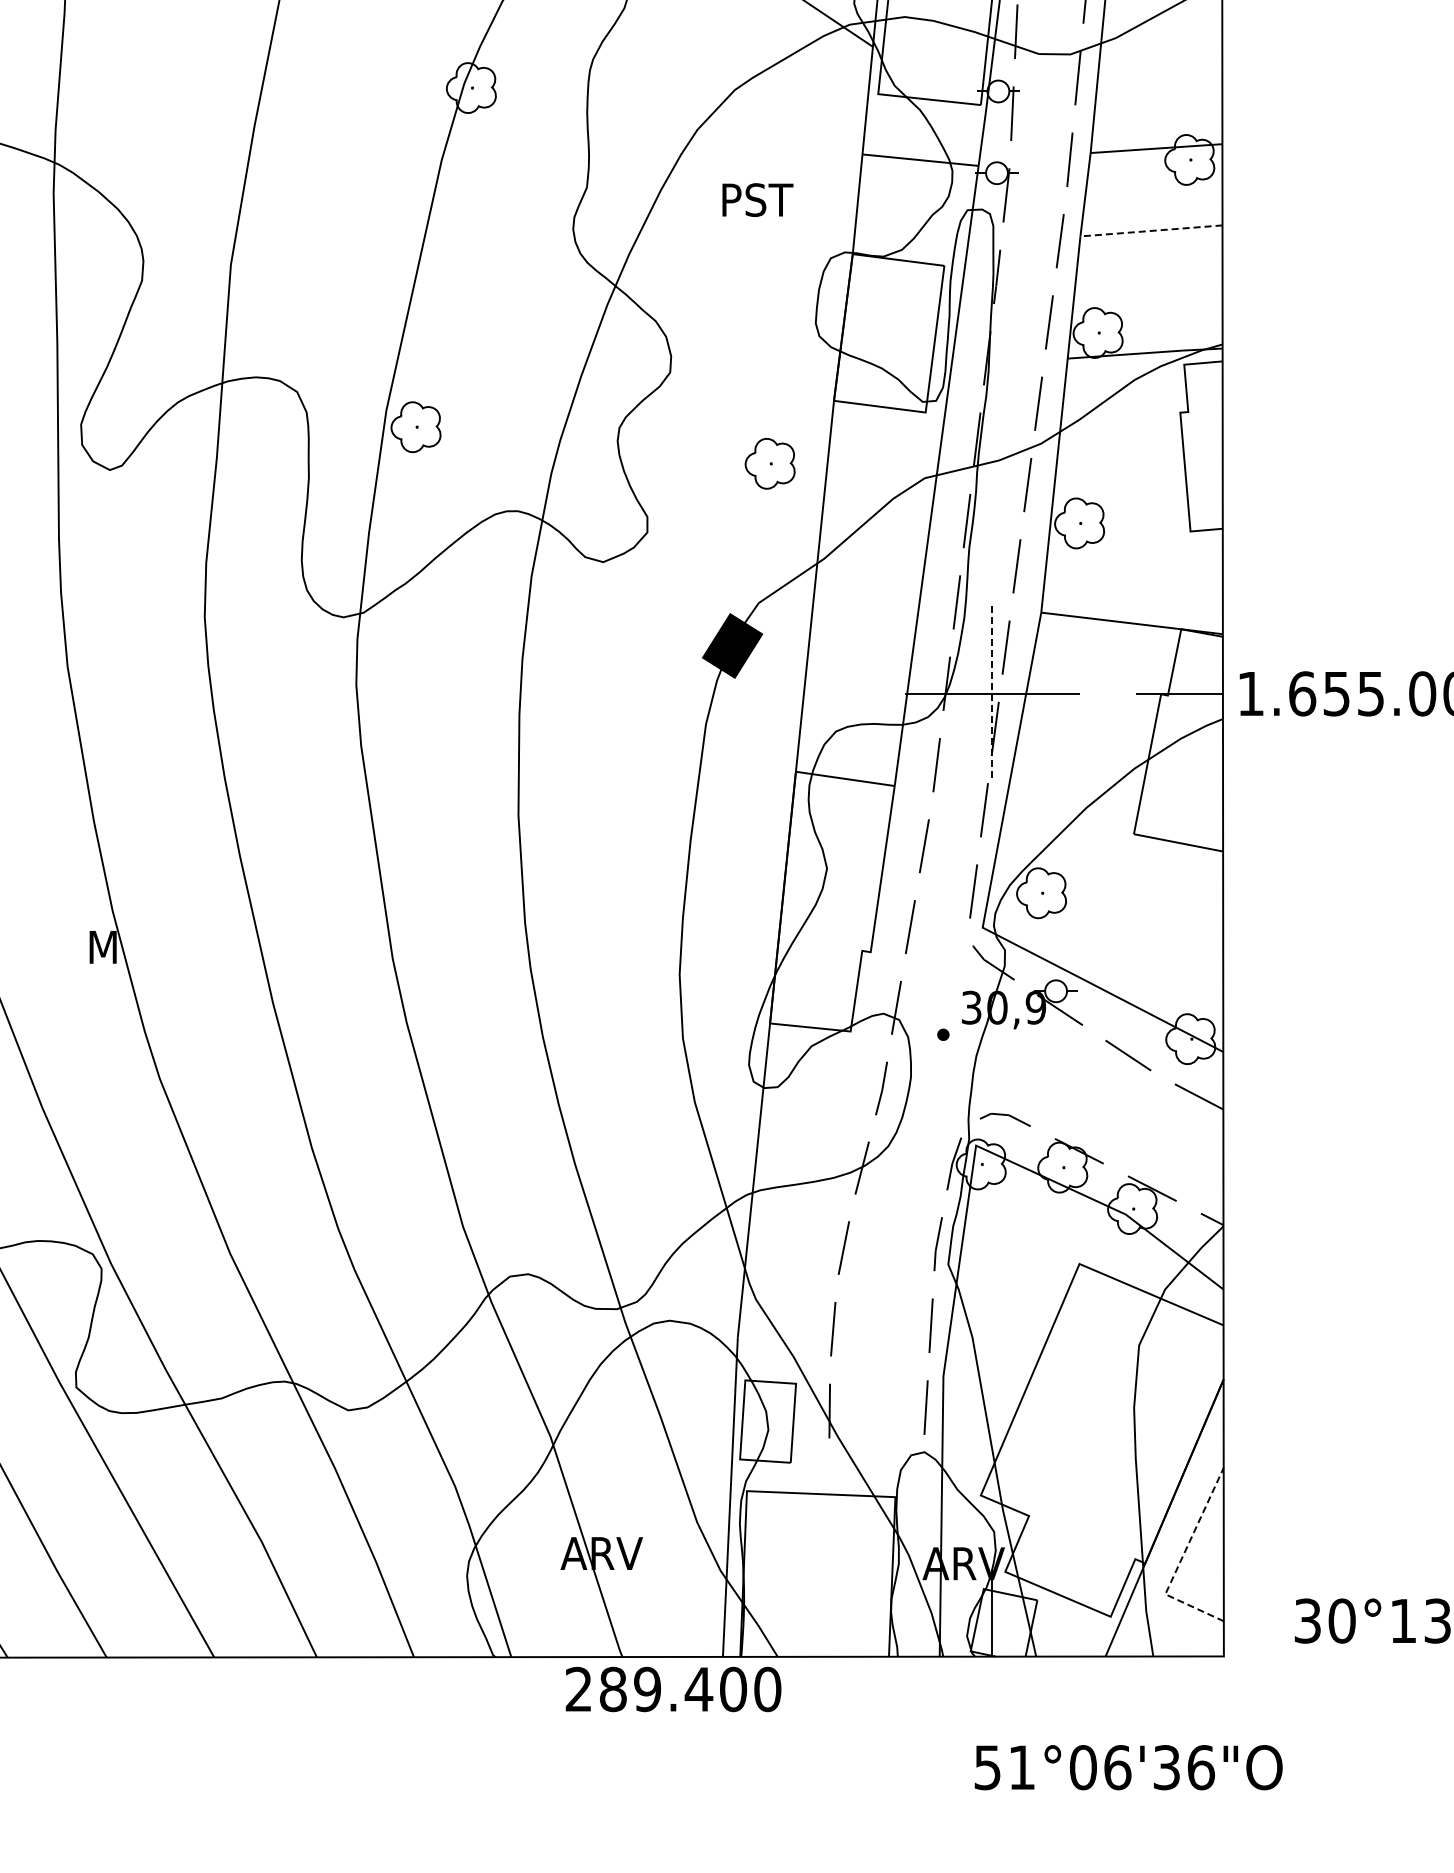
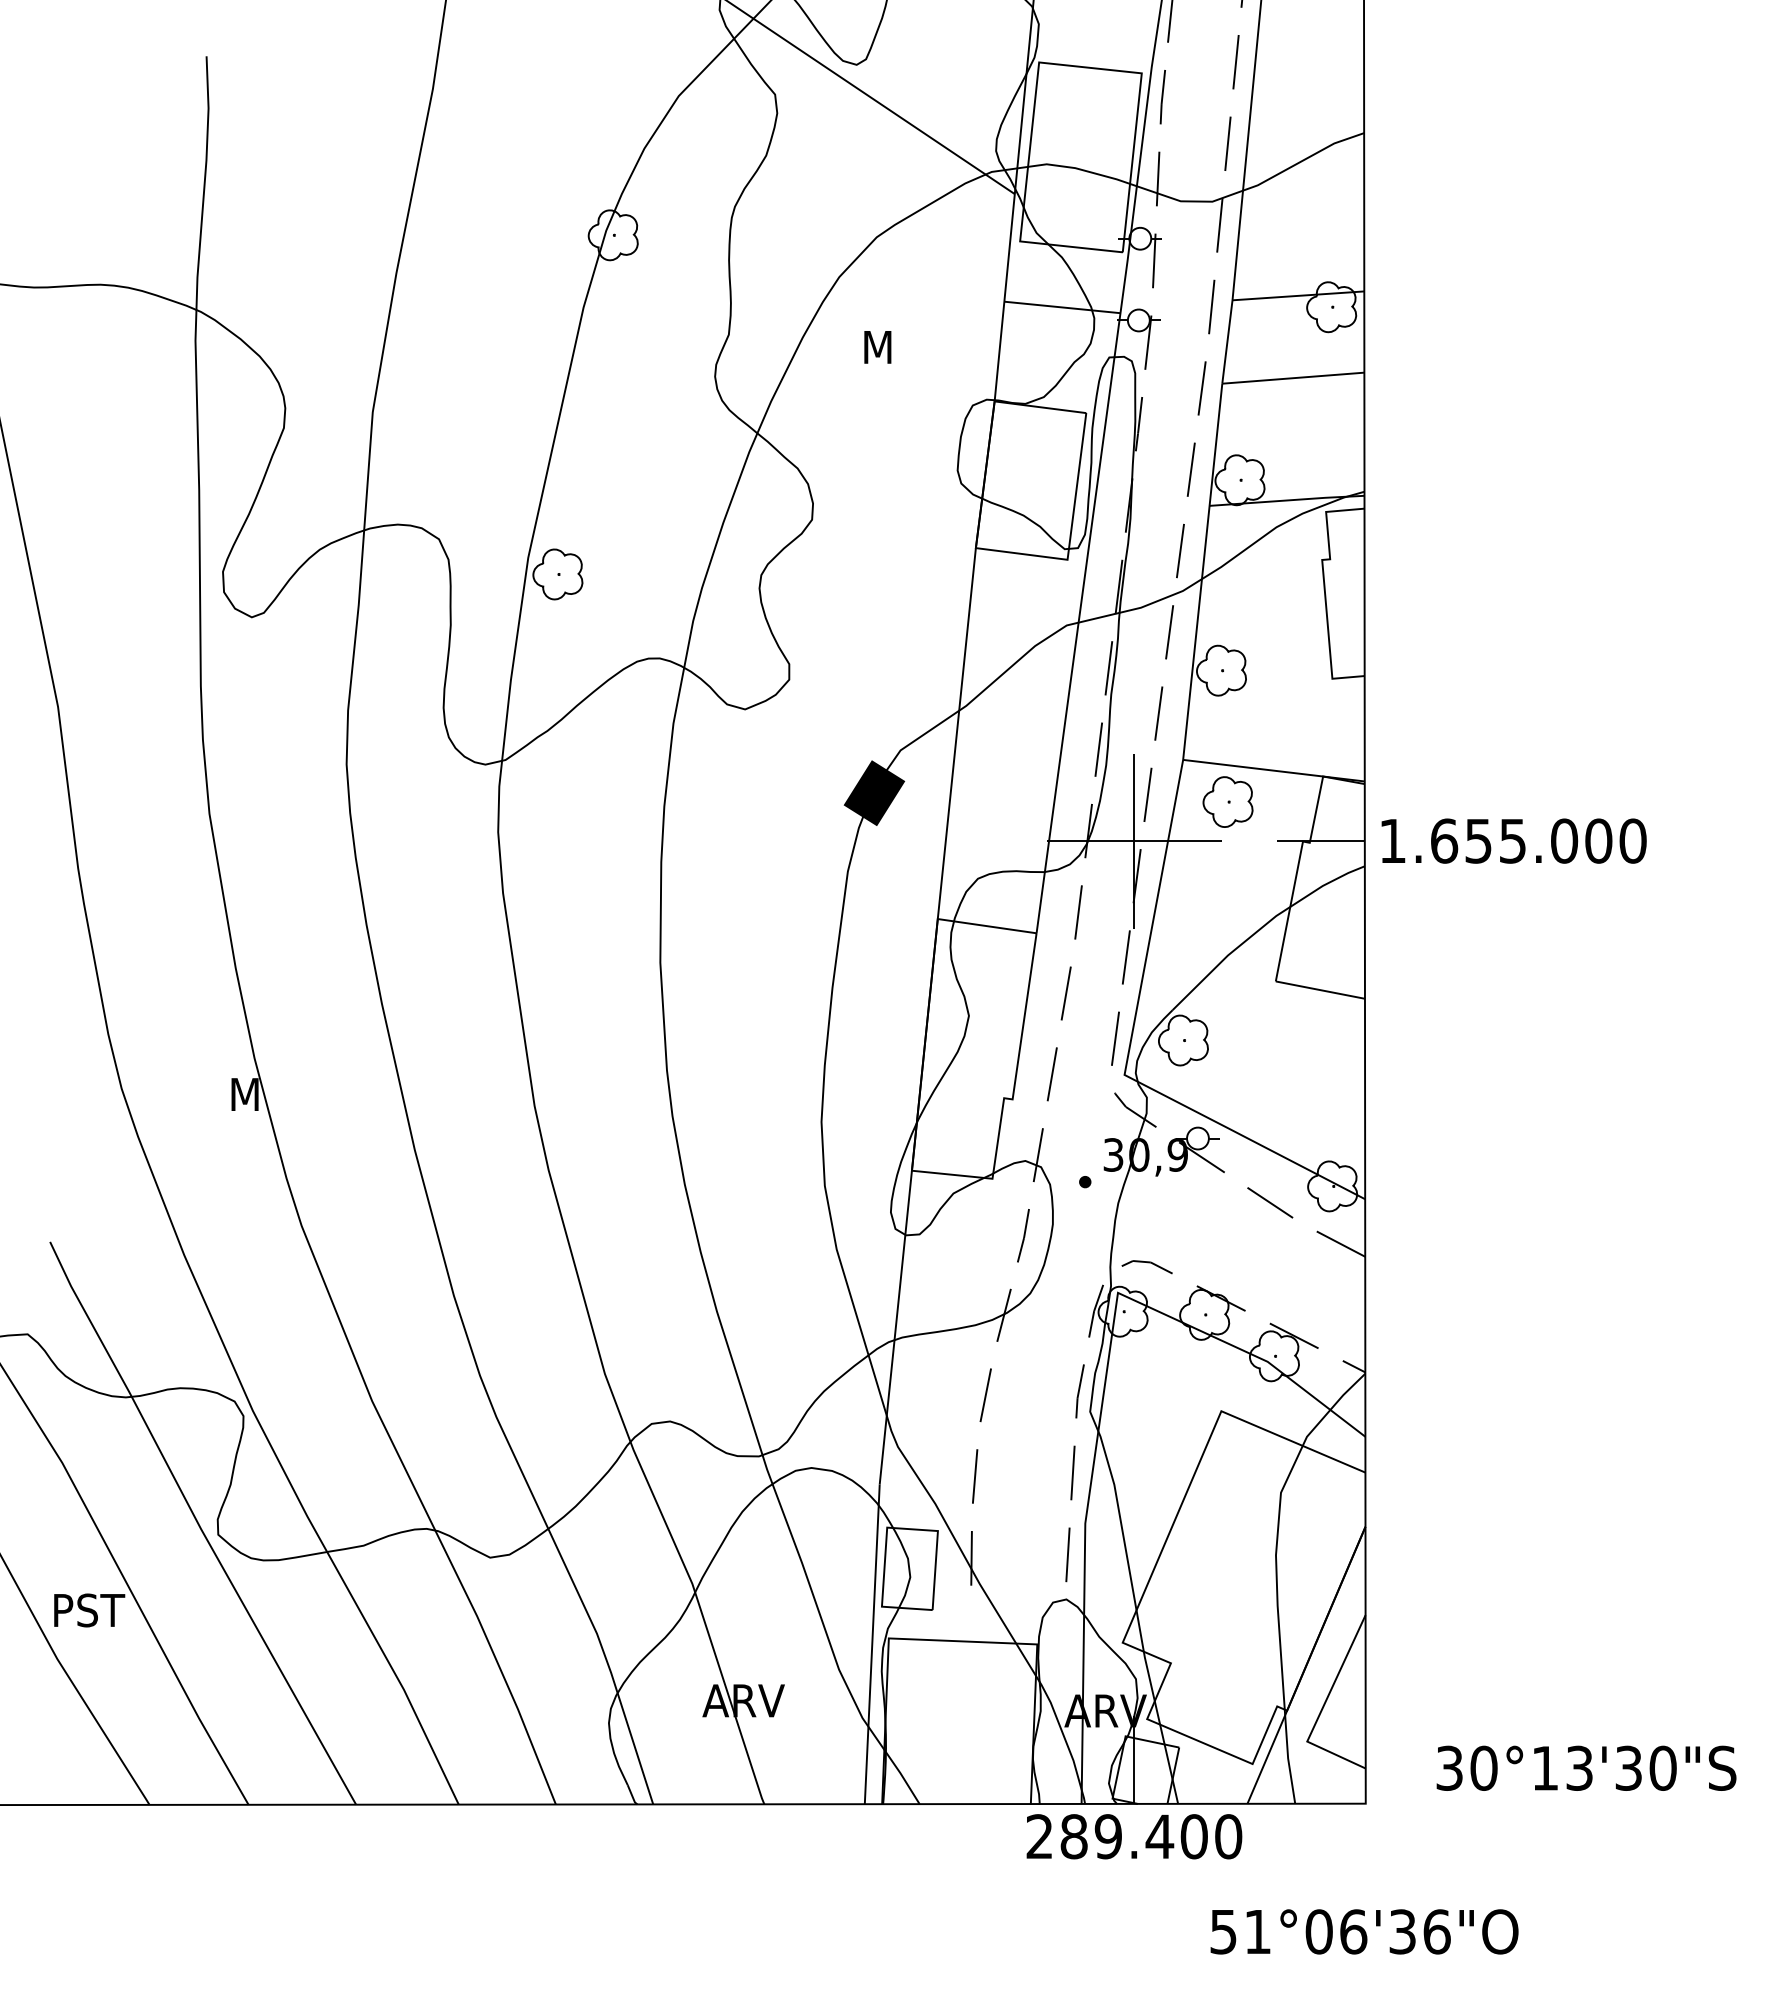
text: (759, 200) -> (901, 347), PST -> M
line: (1150, 231) -> (1292, 378), dashed -> solid
part: (769, 463) -> (1227, 801), moved
line: (992, 694) -> (1134, 841), dashed -> solid
line: (1180, 1561) -> (1322, 1708), dashed -> solid
text: (673, 1689) -> (1134, 1836), moved
text: (1128, 1767) -> (1364, 1931), moved

